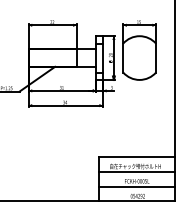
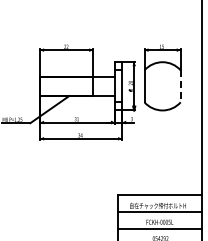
line: (155, 58) -> (180, 86), solid -> dashed

